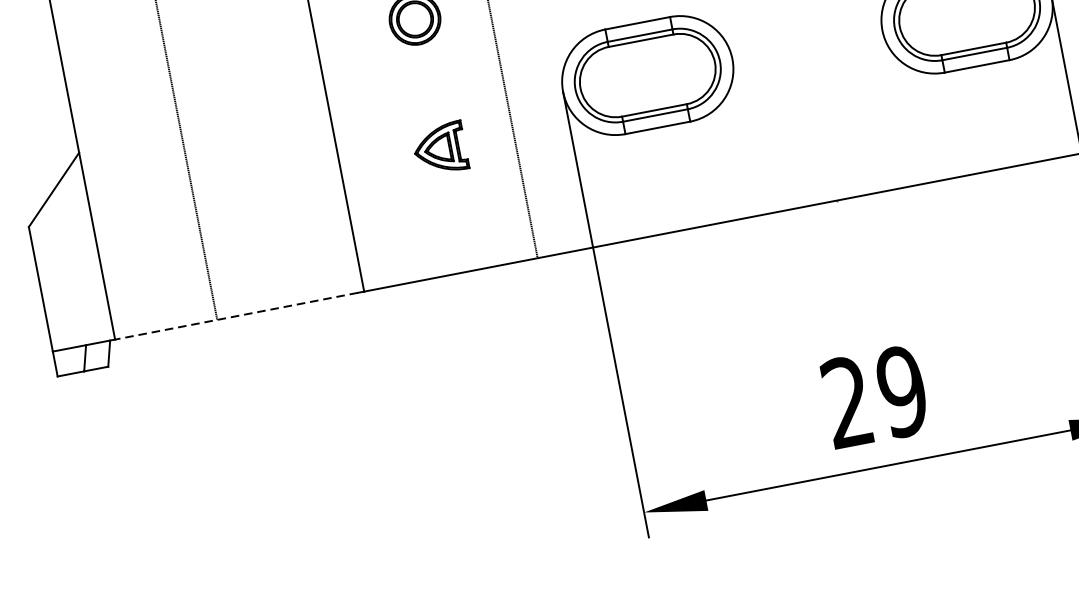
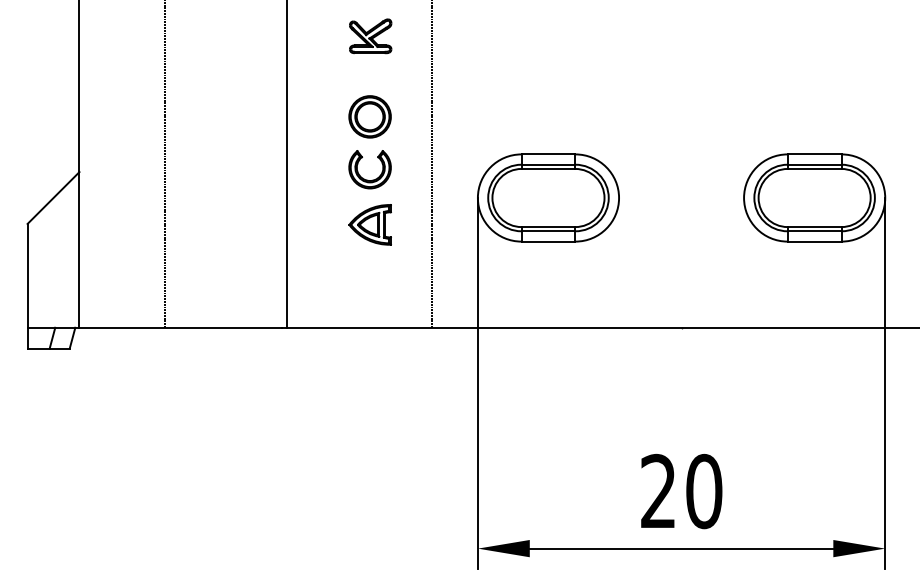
part: (426, 95) -> (367, 179), added
line: (236, 315) -> (180, 327), dashed -> solid
text: (902, 391) -> (704, 491), 29 -> 20

